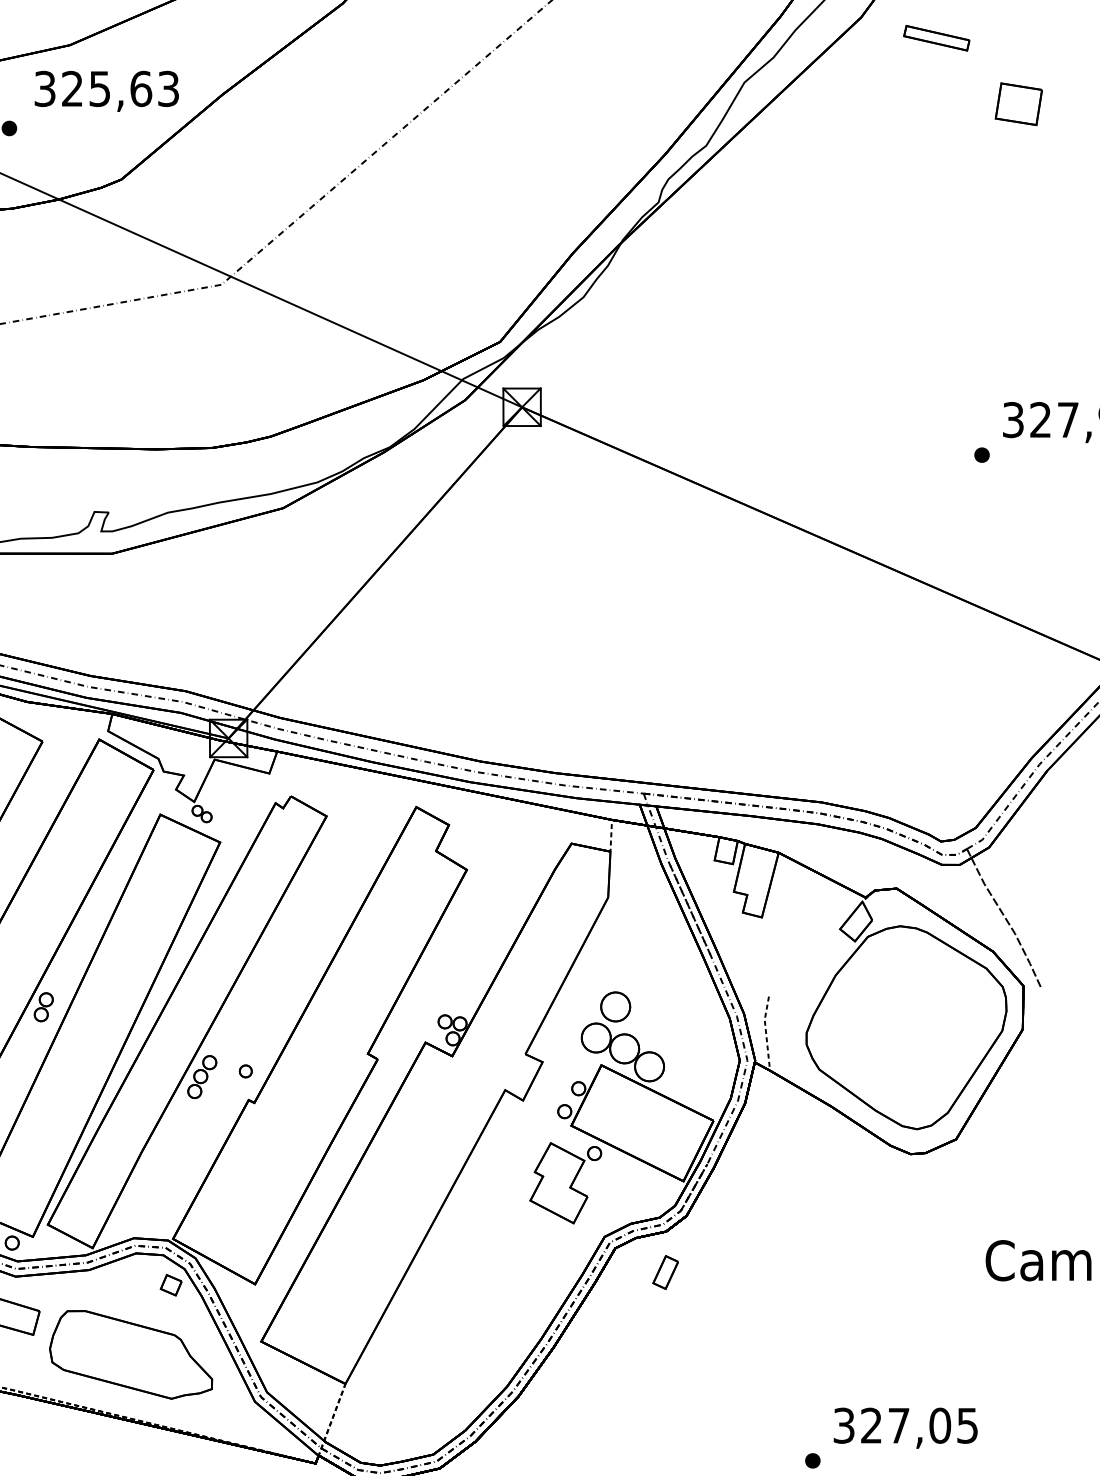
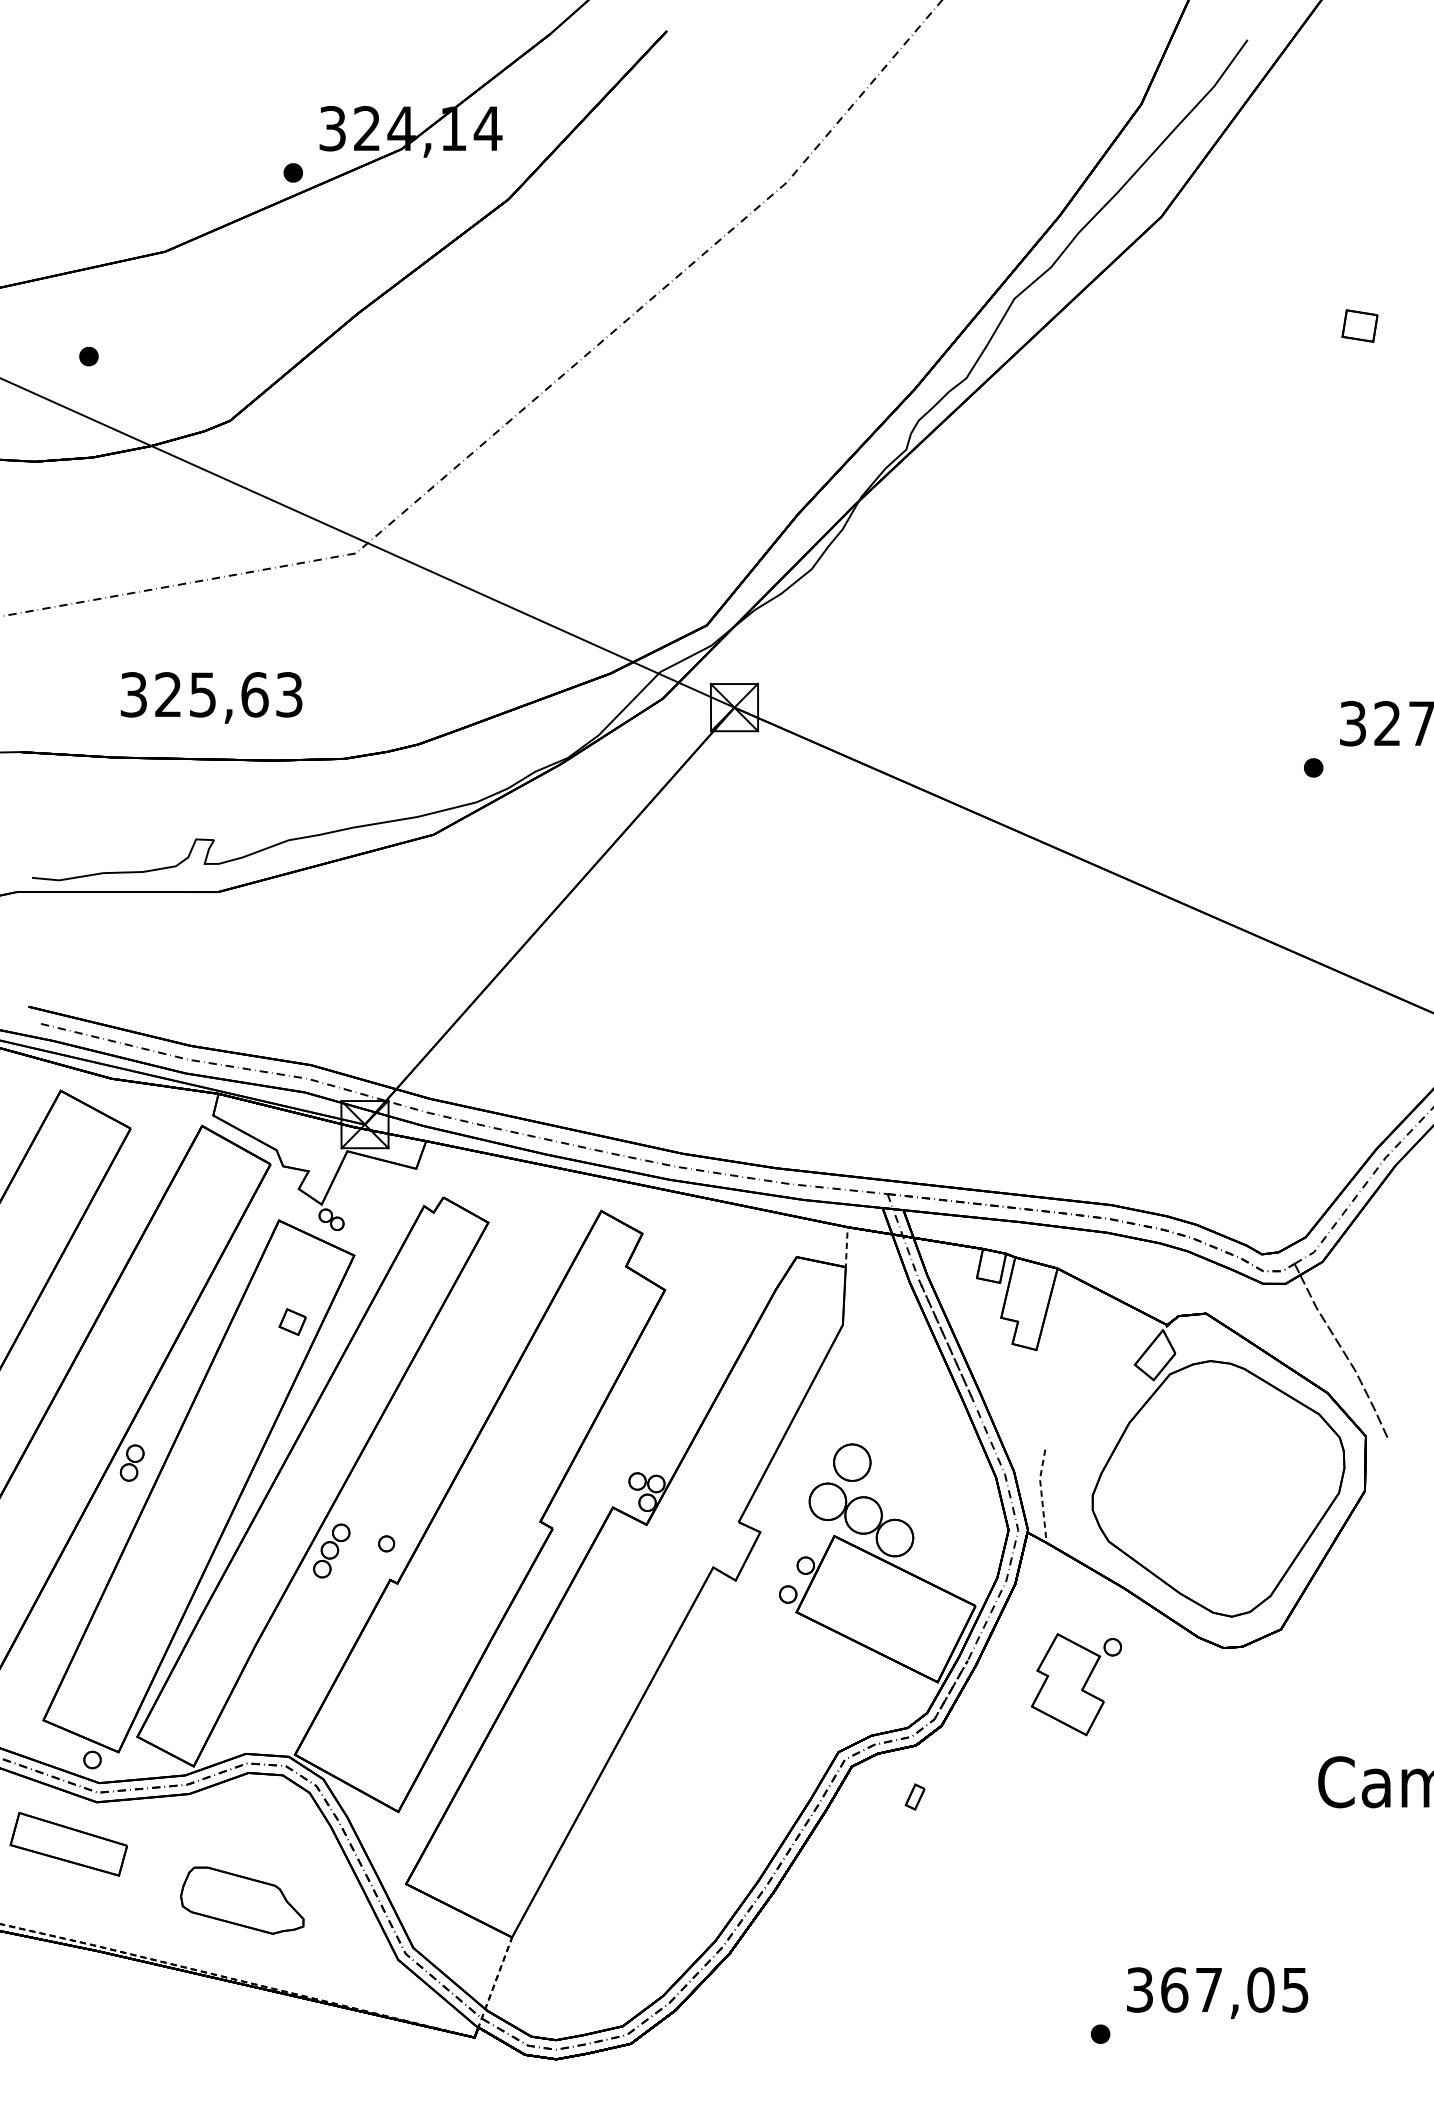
part: (936, 37) -> (1256, 242), removed
text: (106, 91) -> (211, 697), moved
part: (1018, 103) -> (1359, 325), size x0.6
part: (564, 1183) -> (1075, 1684), moved
part: (665, 1272) -> (914, 1796), size x0.6
part: (171, 1284) -> (292, 1321), moved
part: (131, 1354) -> (242, 1900), size x0.6
text: (871, 1425) -> (1174, 1989), 327,05 -> 367,05

